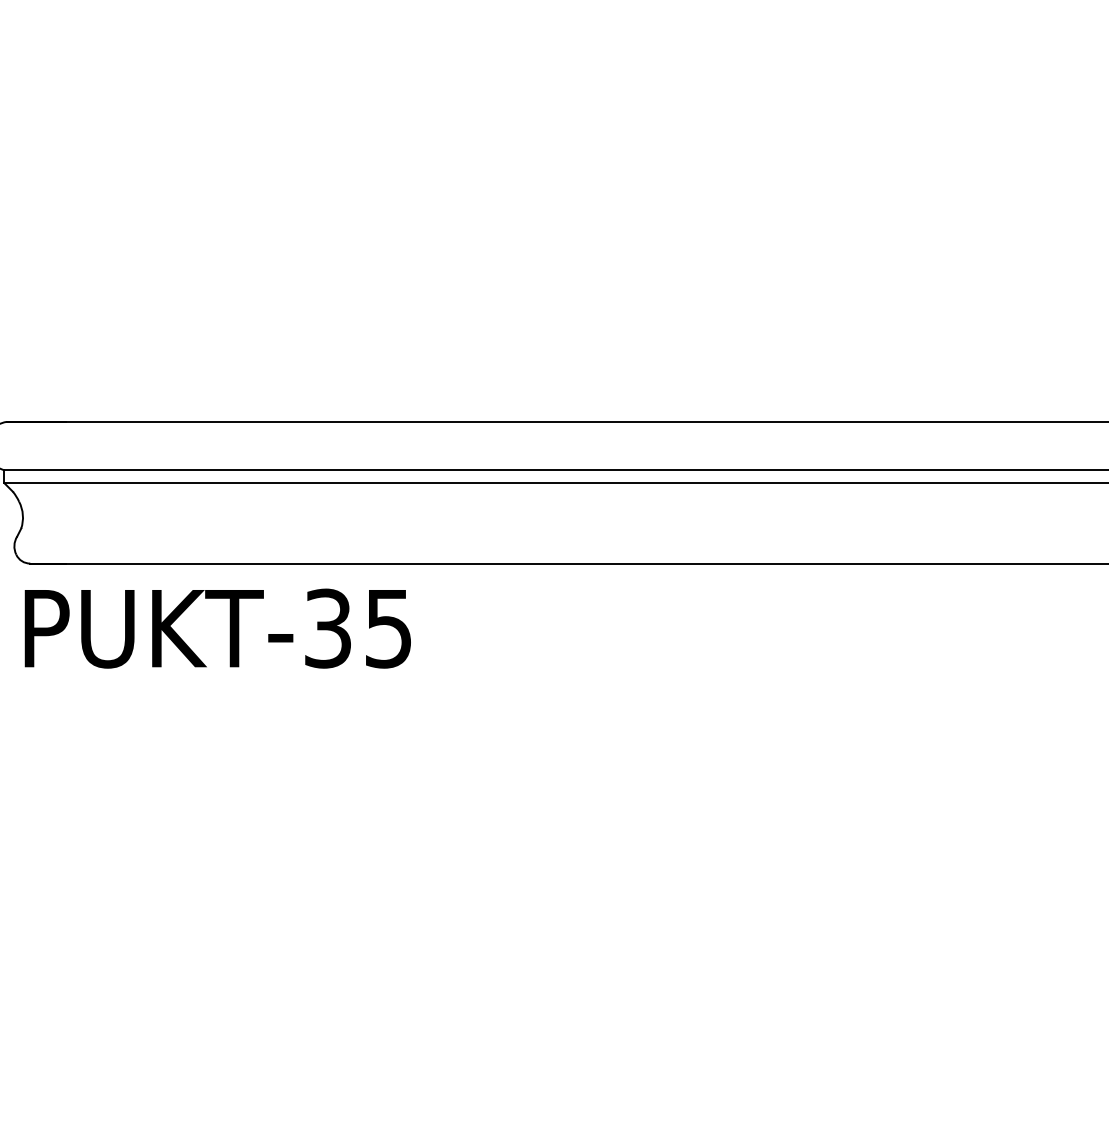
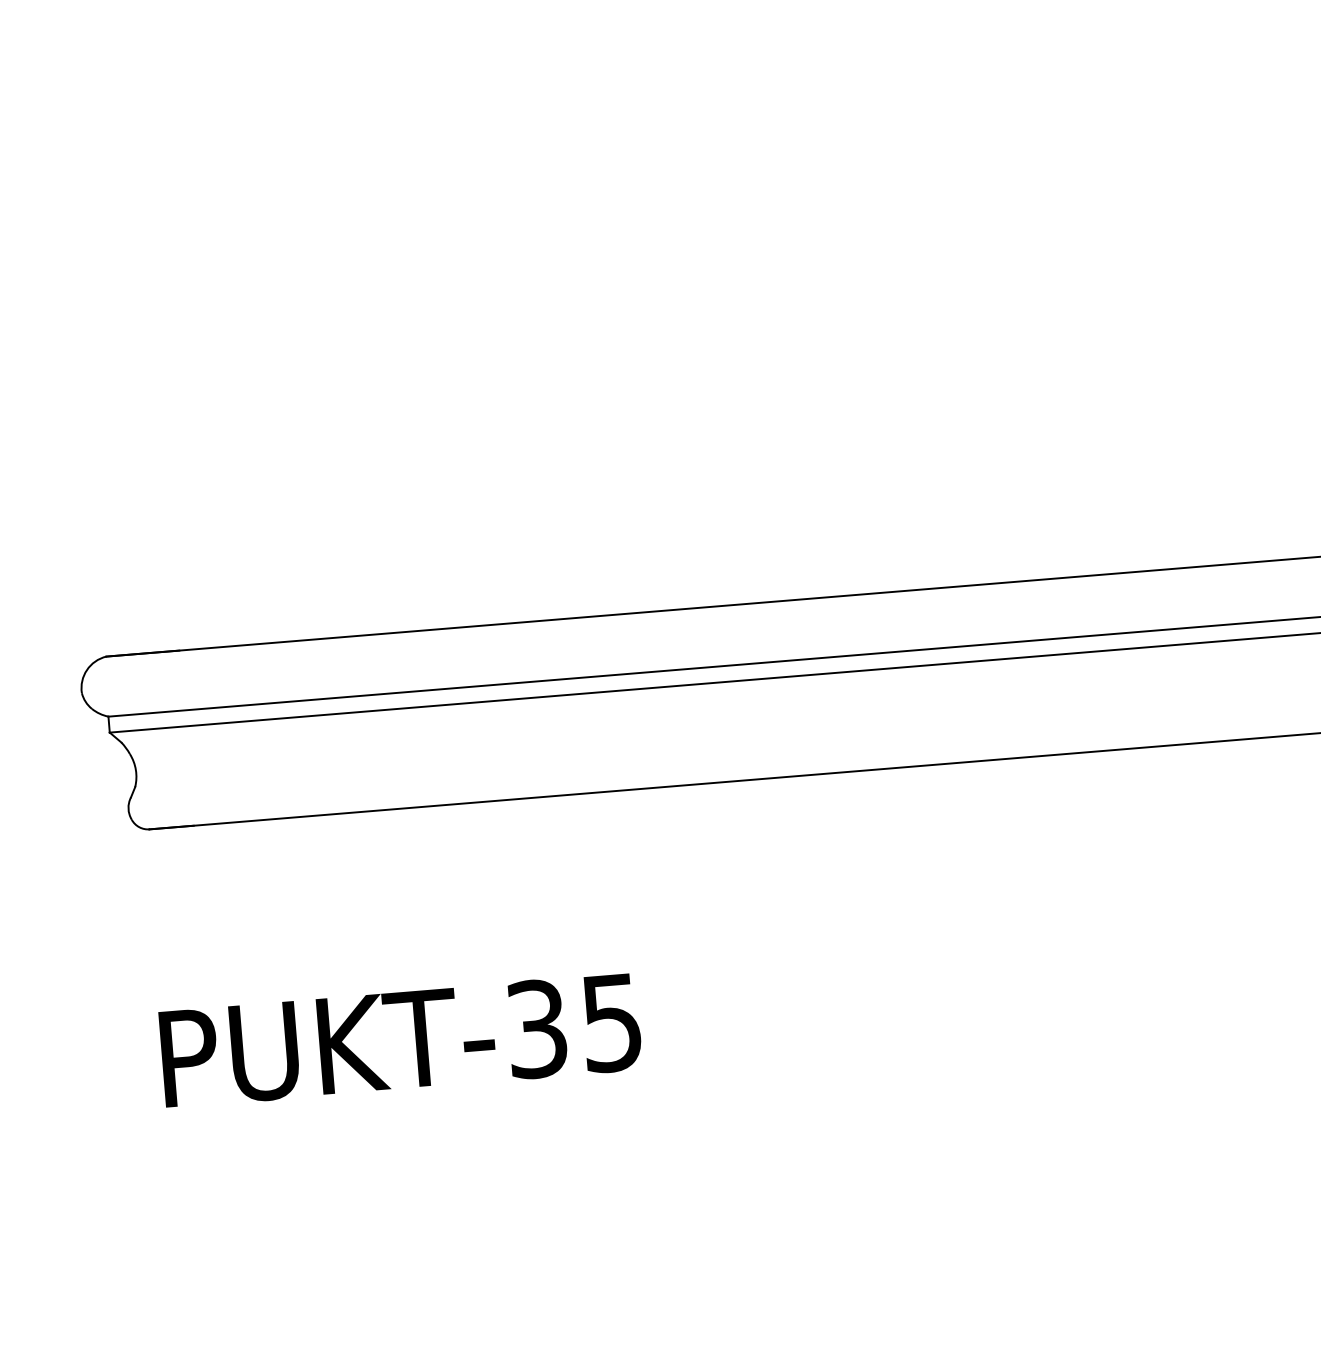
text: (217, 628) -> (400, 1040), moved

